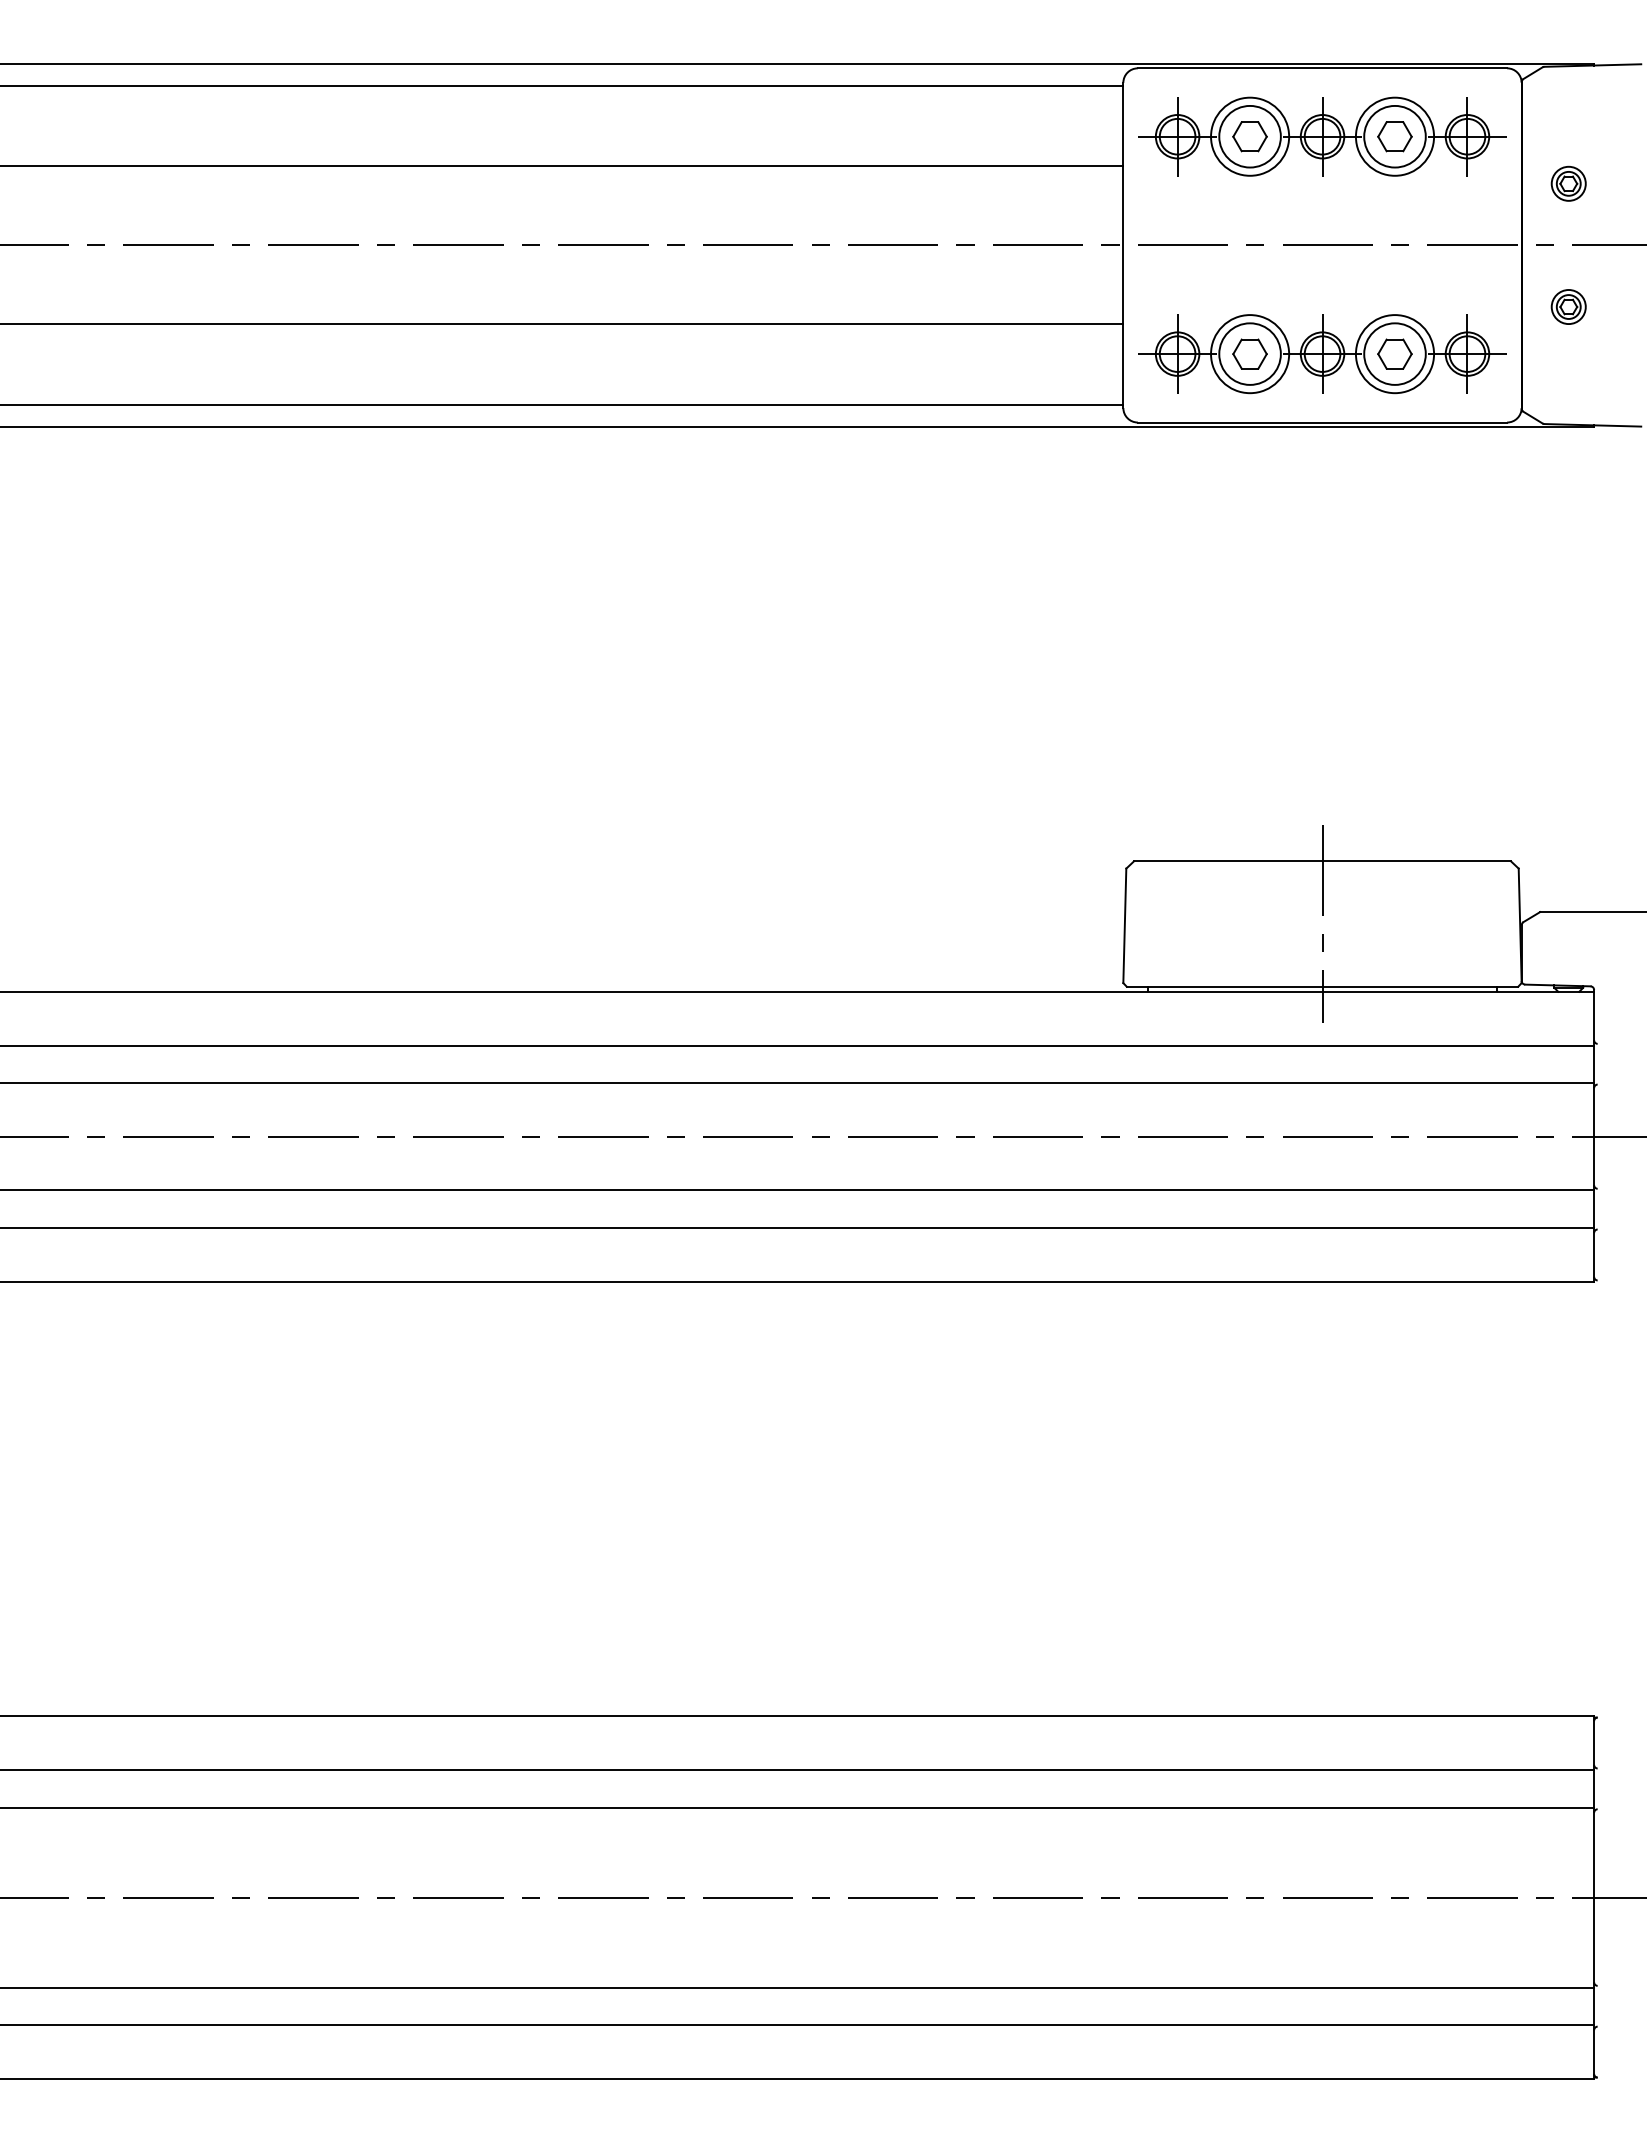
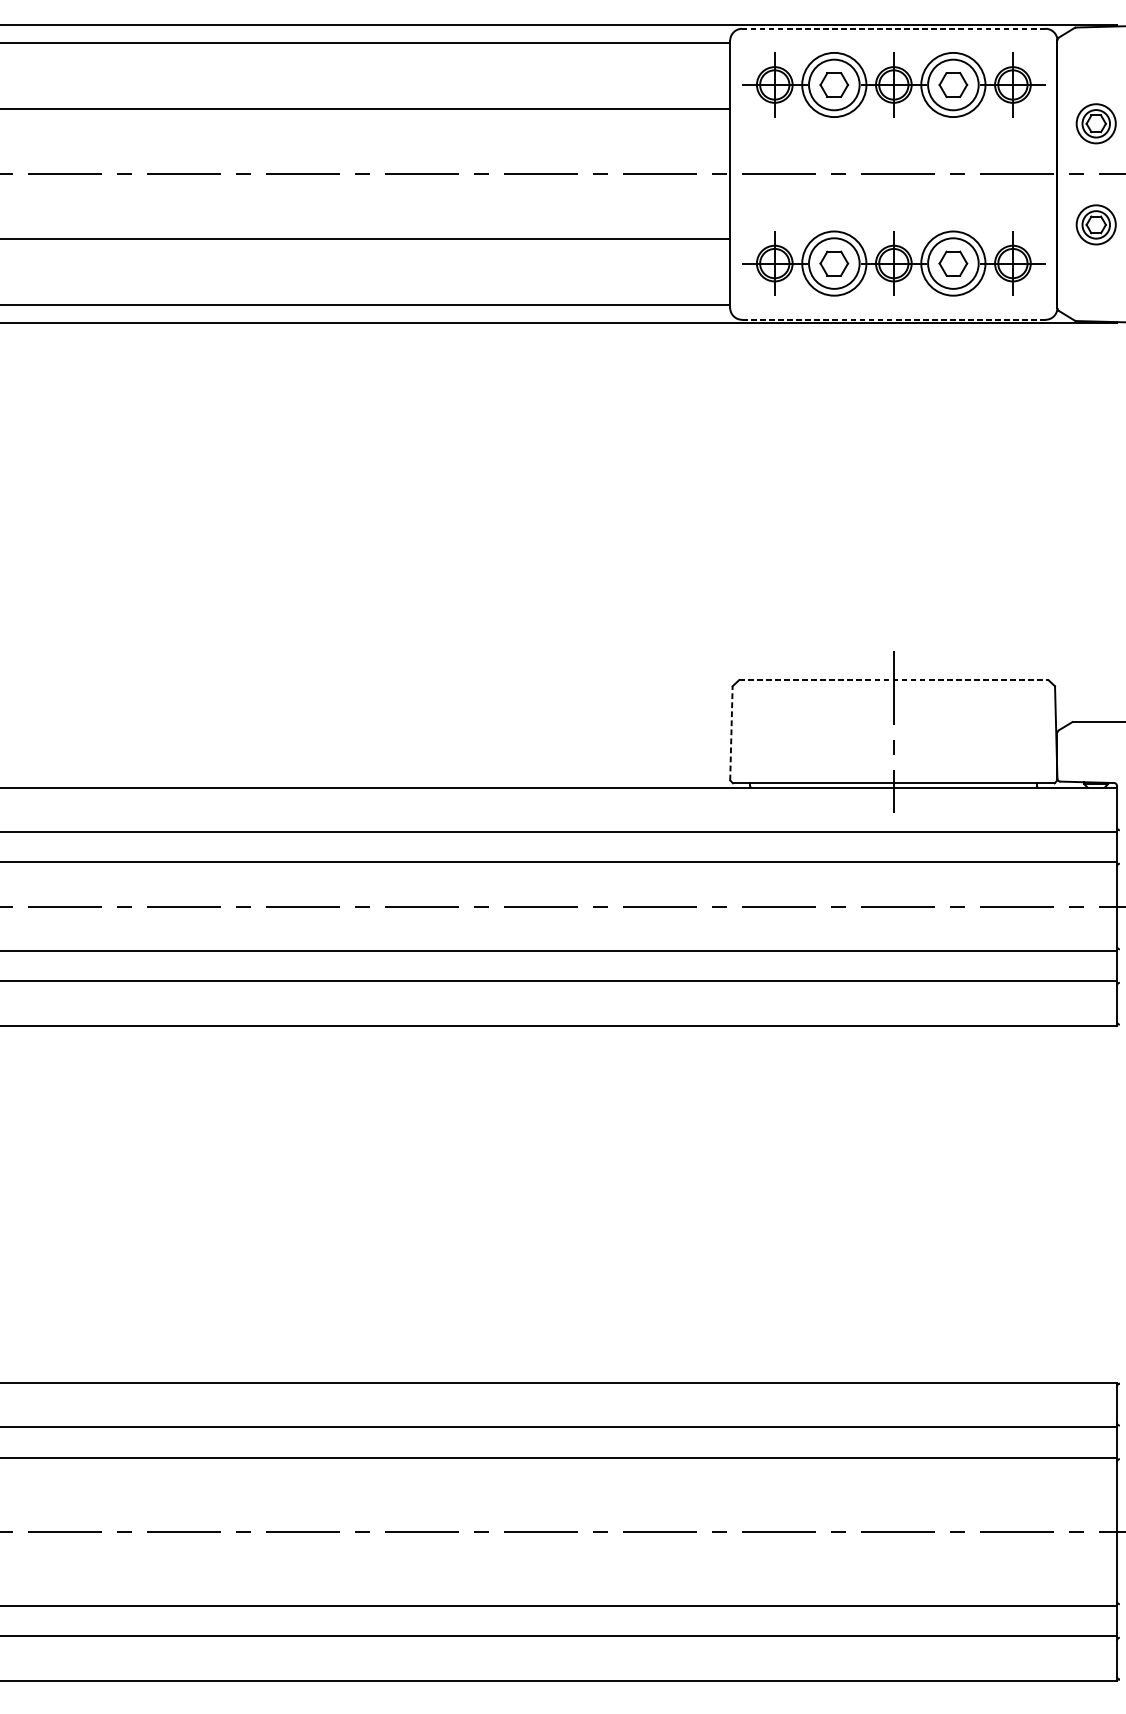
line: (1322, 68) -> (893, 28), solid -> dashed
part: (1568, 183) -> (1095, 123), size x1.4
part: (1568, 306) -> (1095, 224), size x1.4
line: (1322, 422) -> (893, 319), solid -> dashed
line: (1322, 861) -> (893, 680), solid -> dashed
line: (1124, 925) -> (731, 733), solid -> dashed

